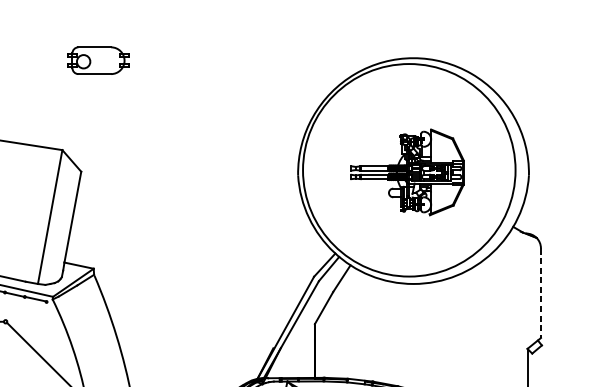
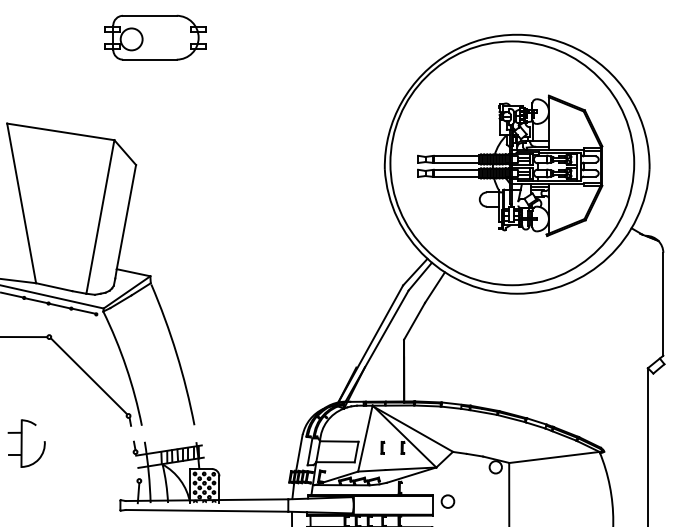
part: (98, 60) -> (155, 37), size x1.43
part: (407, 172) -> (510, 165), size x1.43
line: (541, 293) -> (663, 304), dashed -> solid

